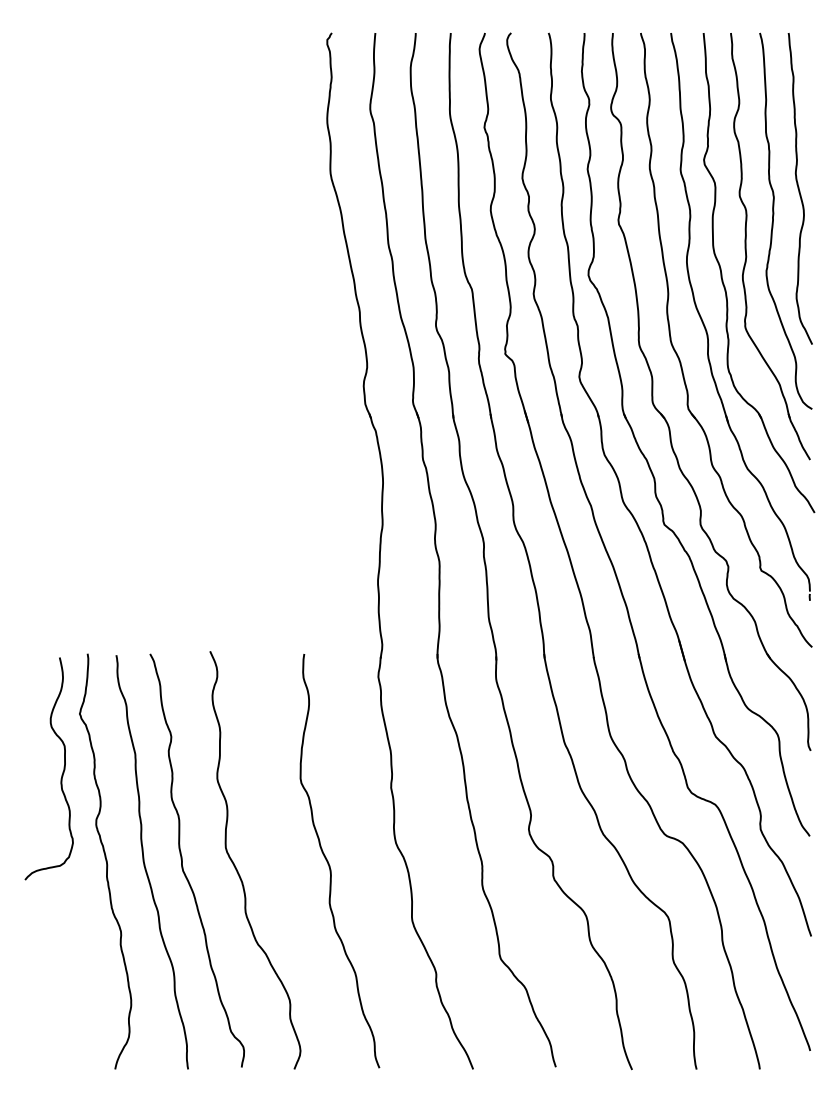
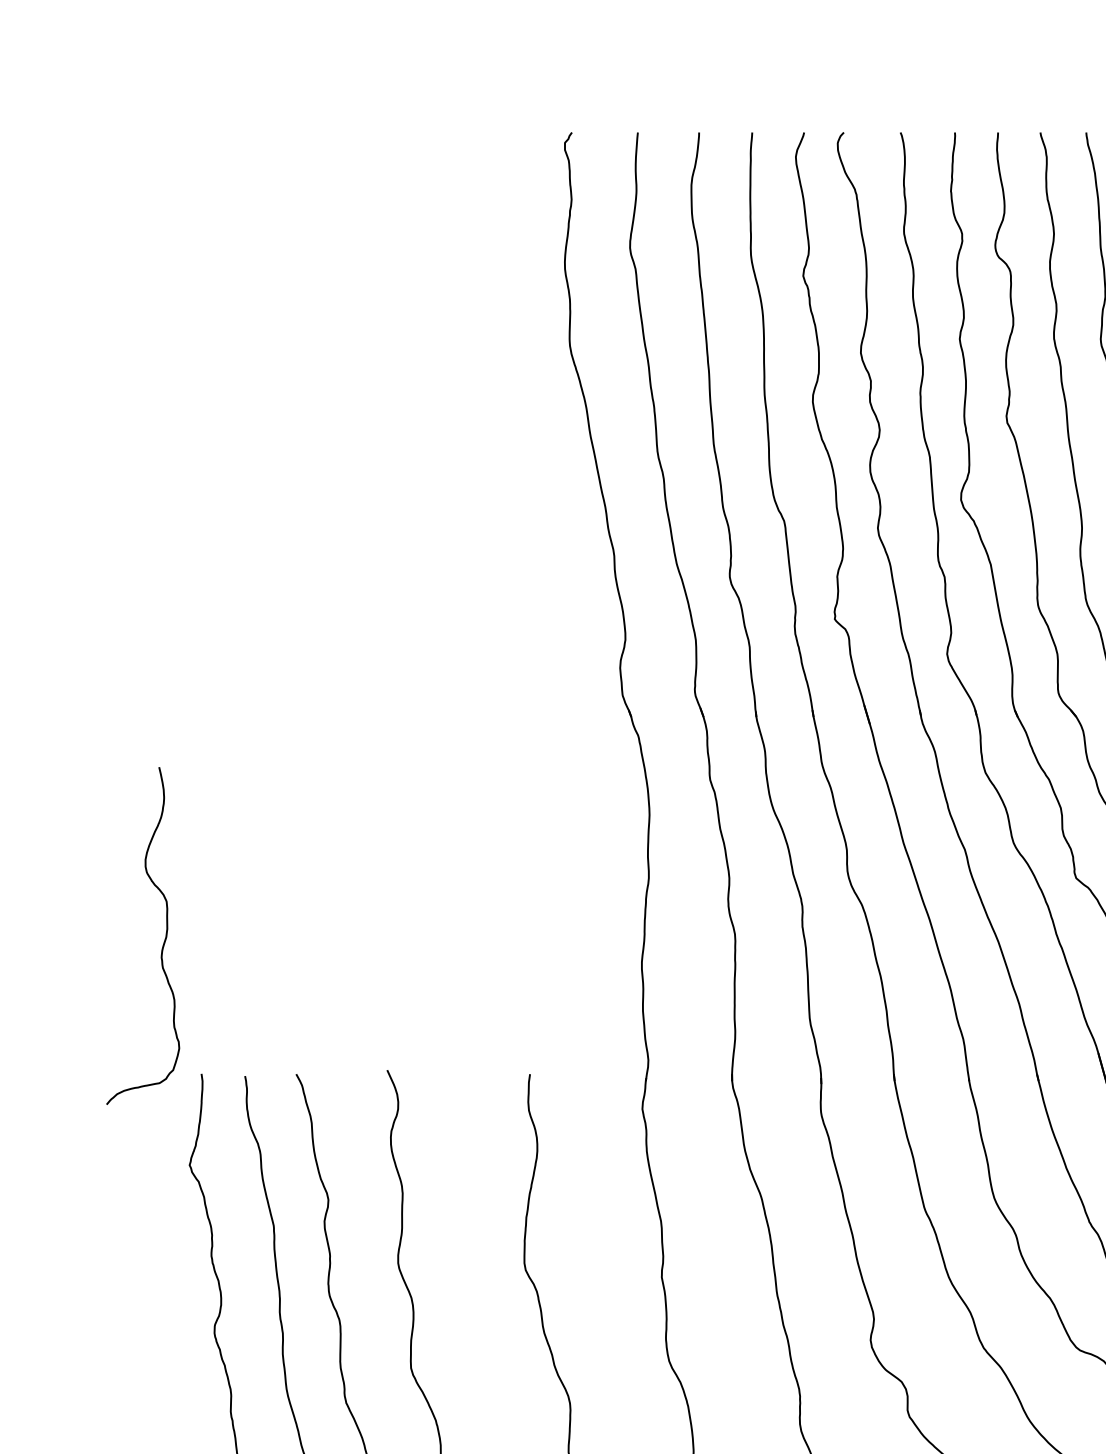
curve: (62, 771) -> (163, 940), moved

